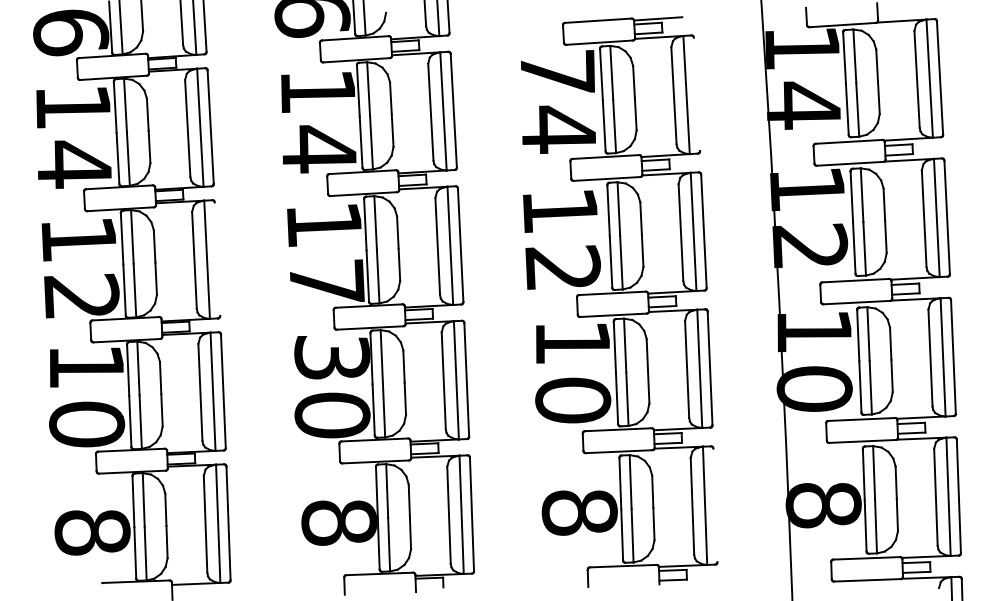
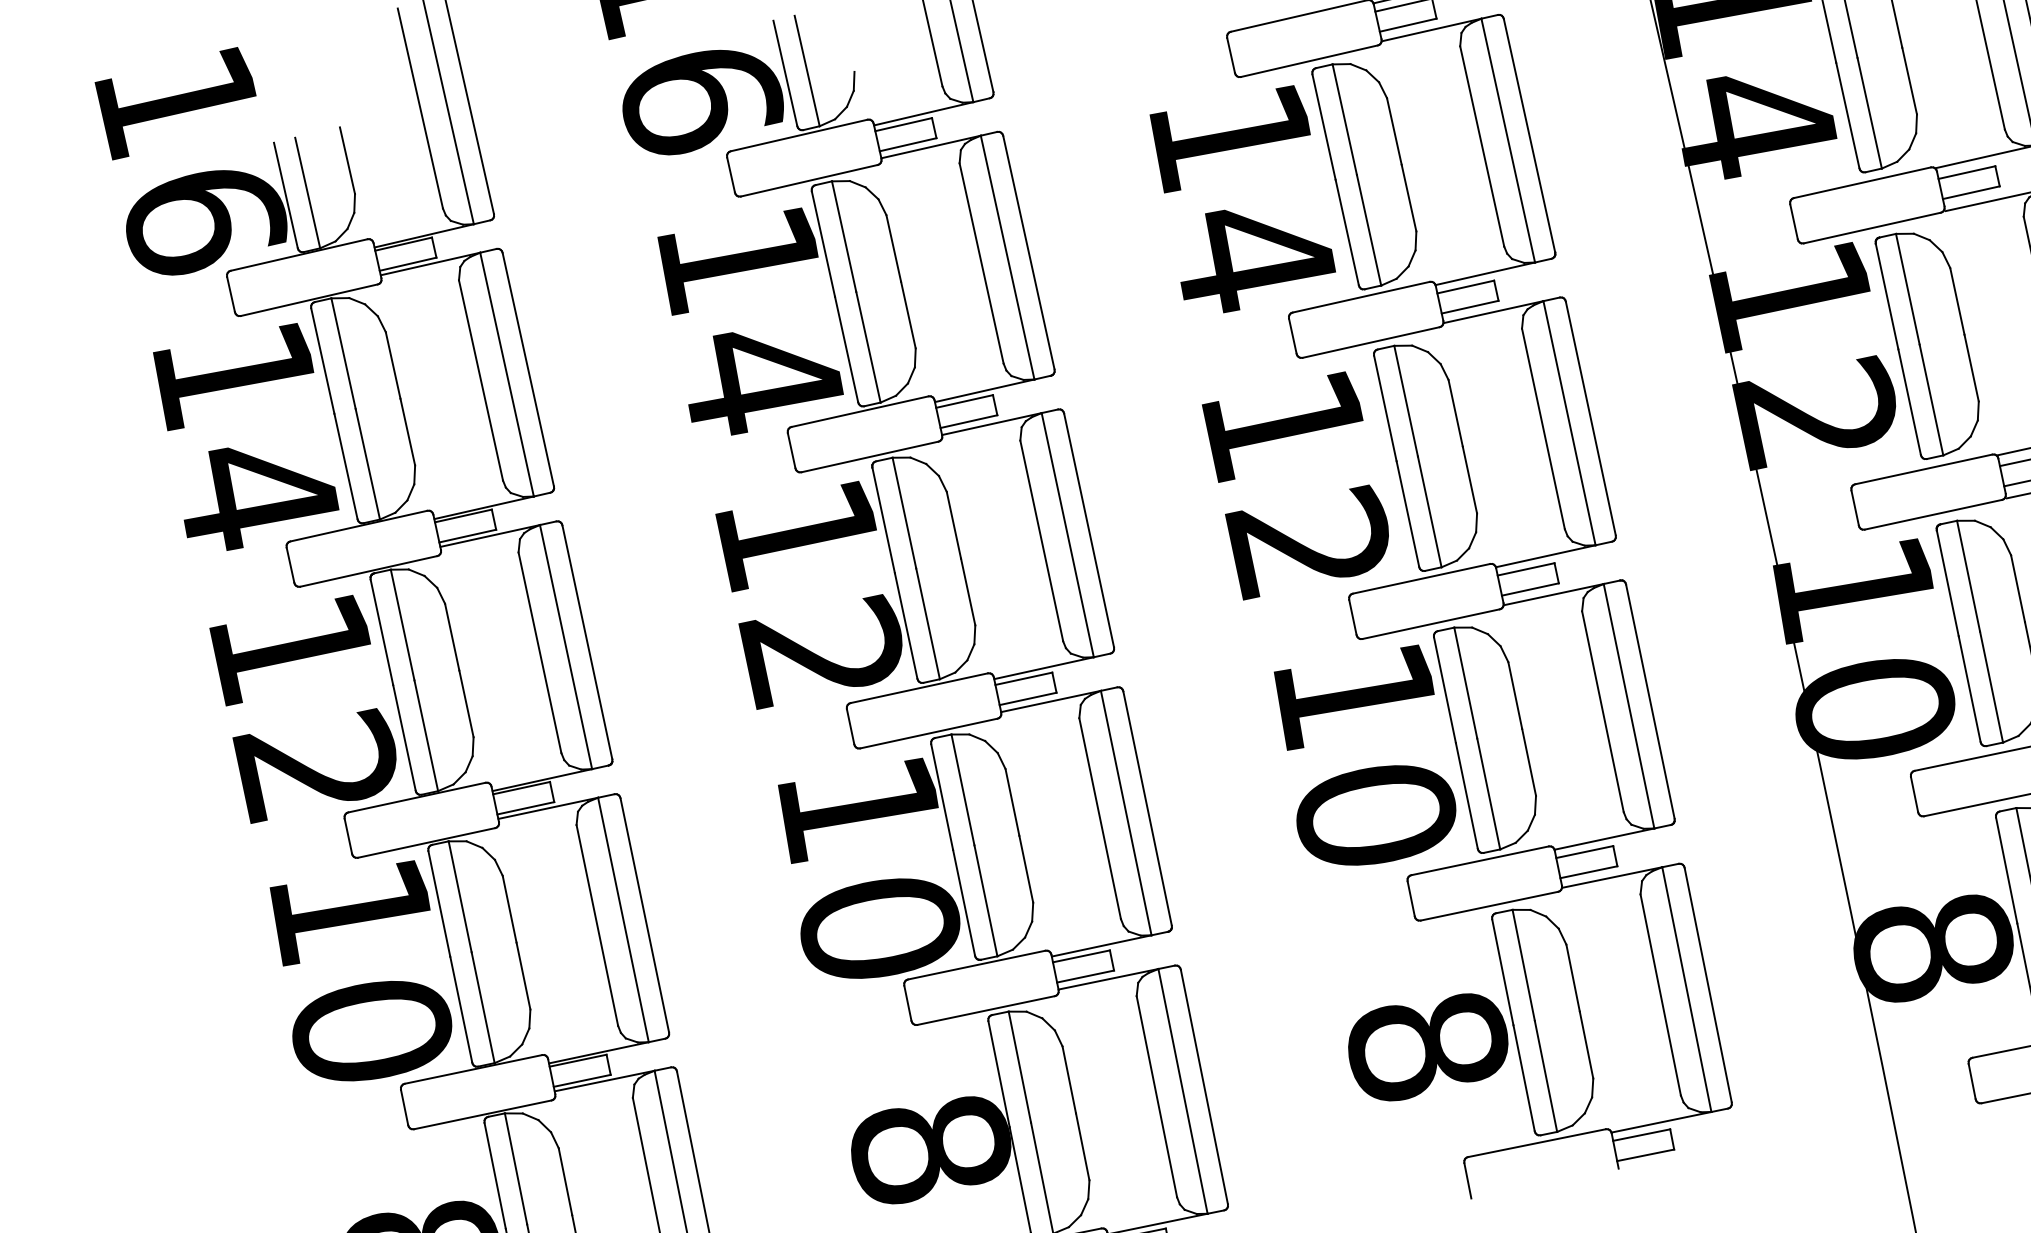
text: (557, 71) -> (1231, 135), 74 -> 14
line: (696, 94) -> (1528, 136), added
line: (217, 258) -> (587, 640), added
text: (327, 281) -> (824, 651), 17 -> 12
text: (332, 357) -> (860, 807), 30 -> 10
line: (715, 505) -> (1708, 985), added

